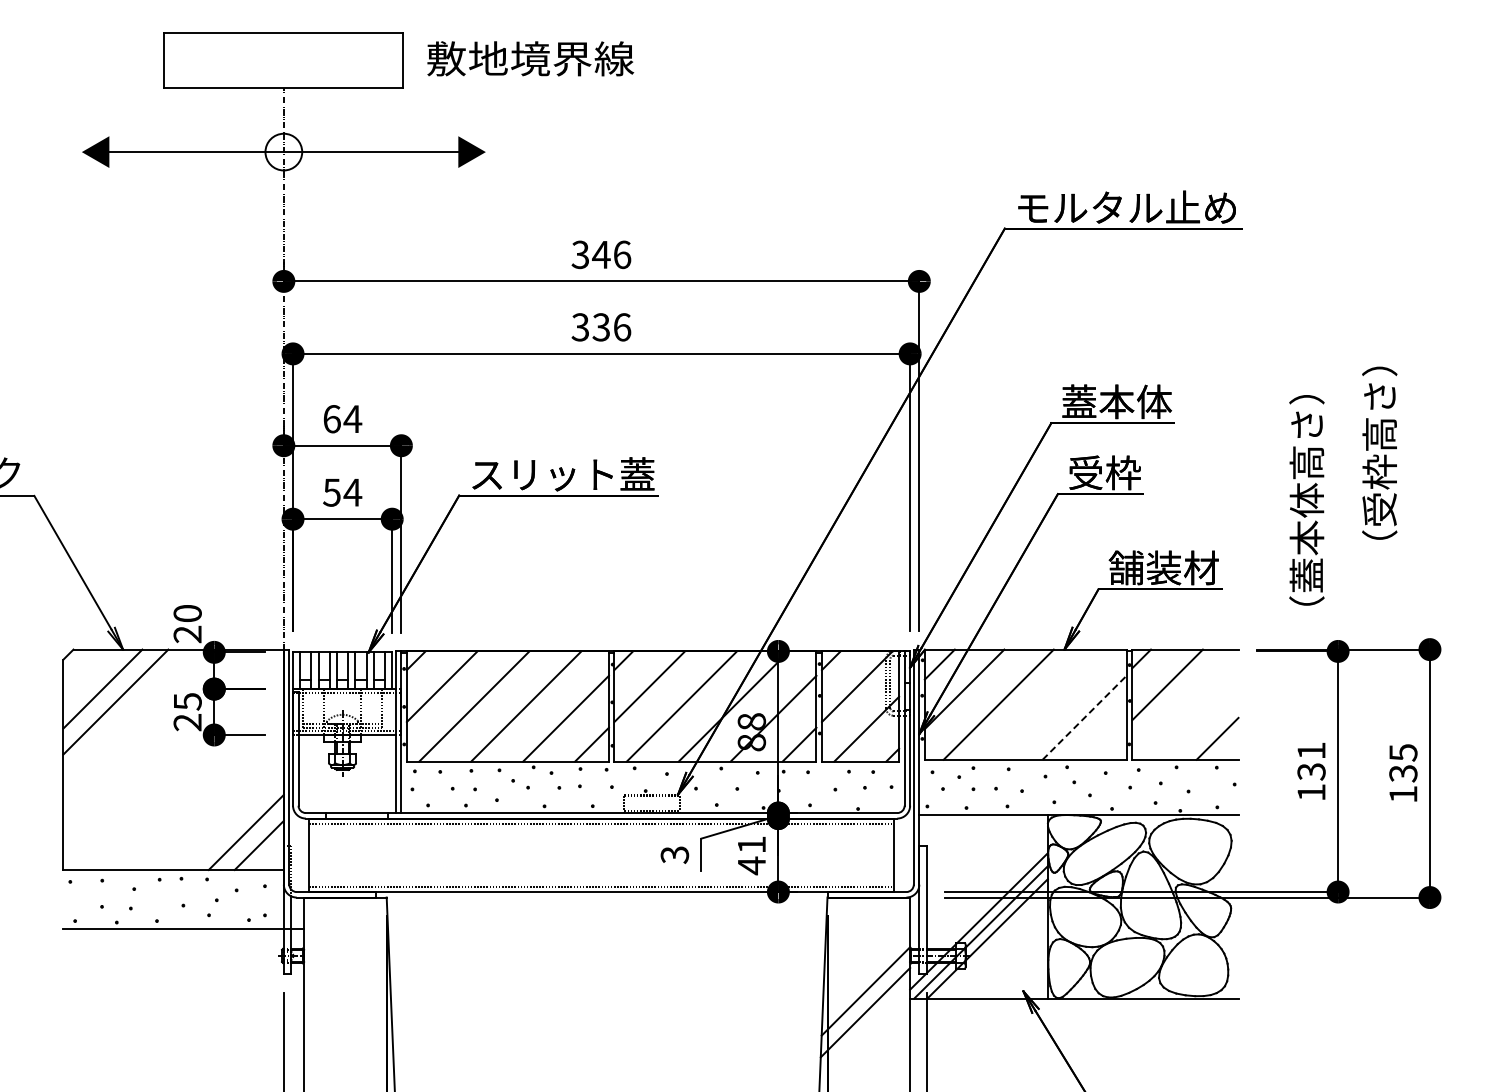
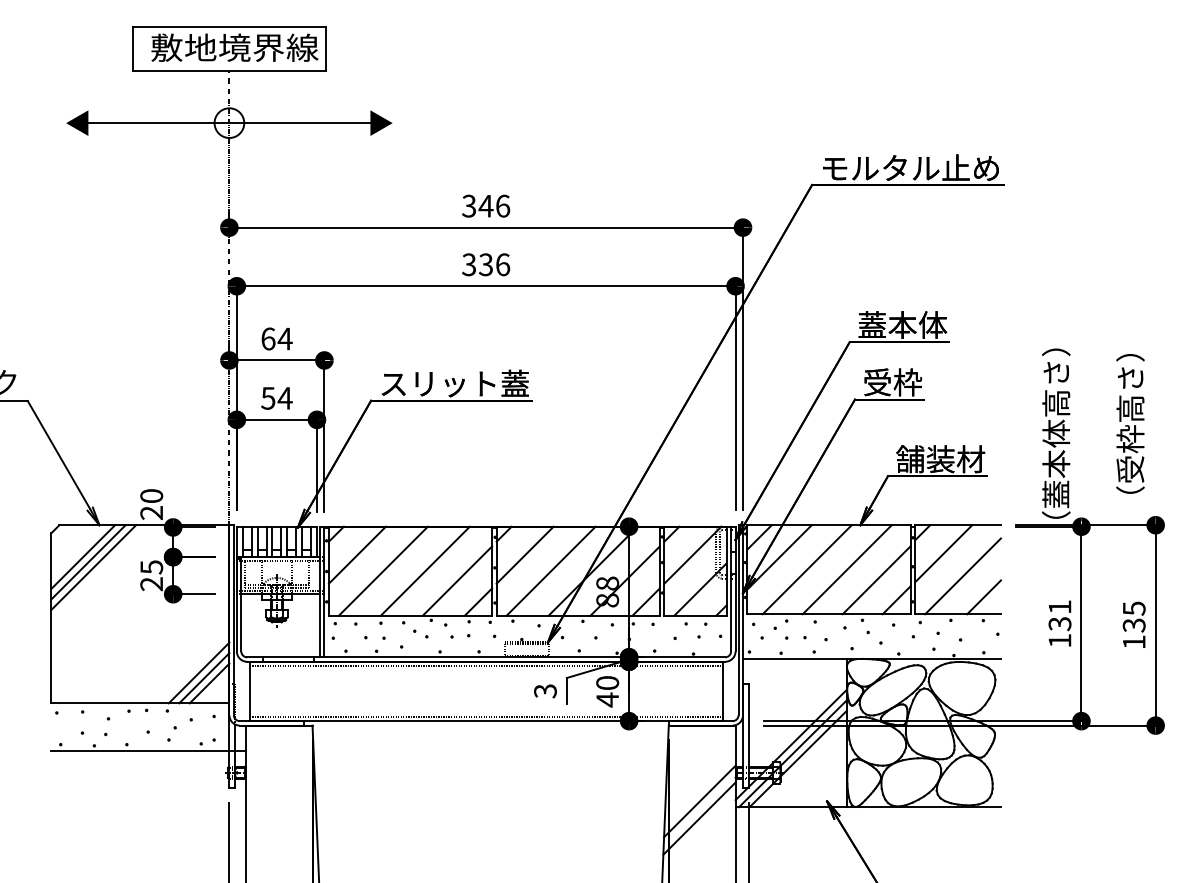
text: (530, 58) -> (234, 47), moved
text: (1379, 452) -> (1130, 423), moved
text: (1306, 500) -> (1055, 433), moved
line: (109, 695) -> (88, 562), added
line: (1048, 704) -> (847, 569), added
line: (1191, 712) -> (962, 576), added
line: (1084, 717) -> (876, 580), dashed -> solid
line: (1109, 742) -> (896, 600), added
line: (252, 838) -> (204, 677), added
text: (751, 844) -> (607, 682), 41 -> 40

